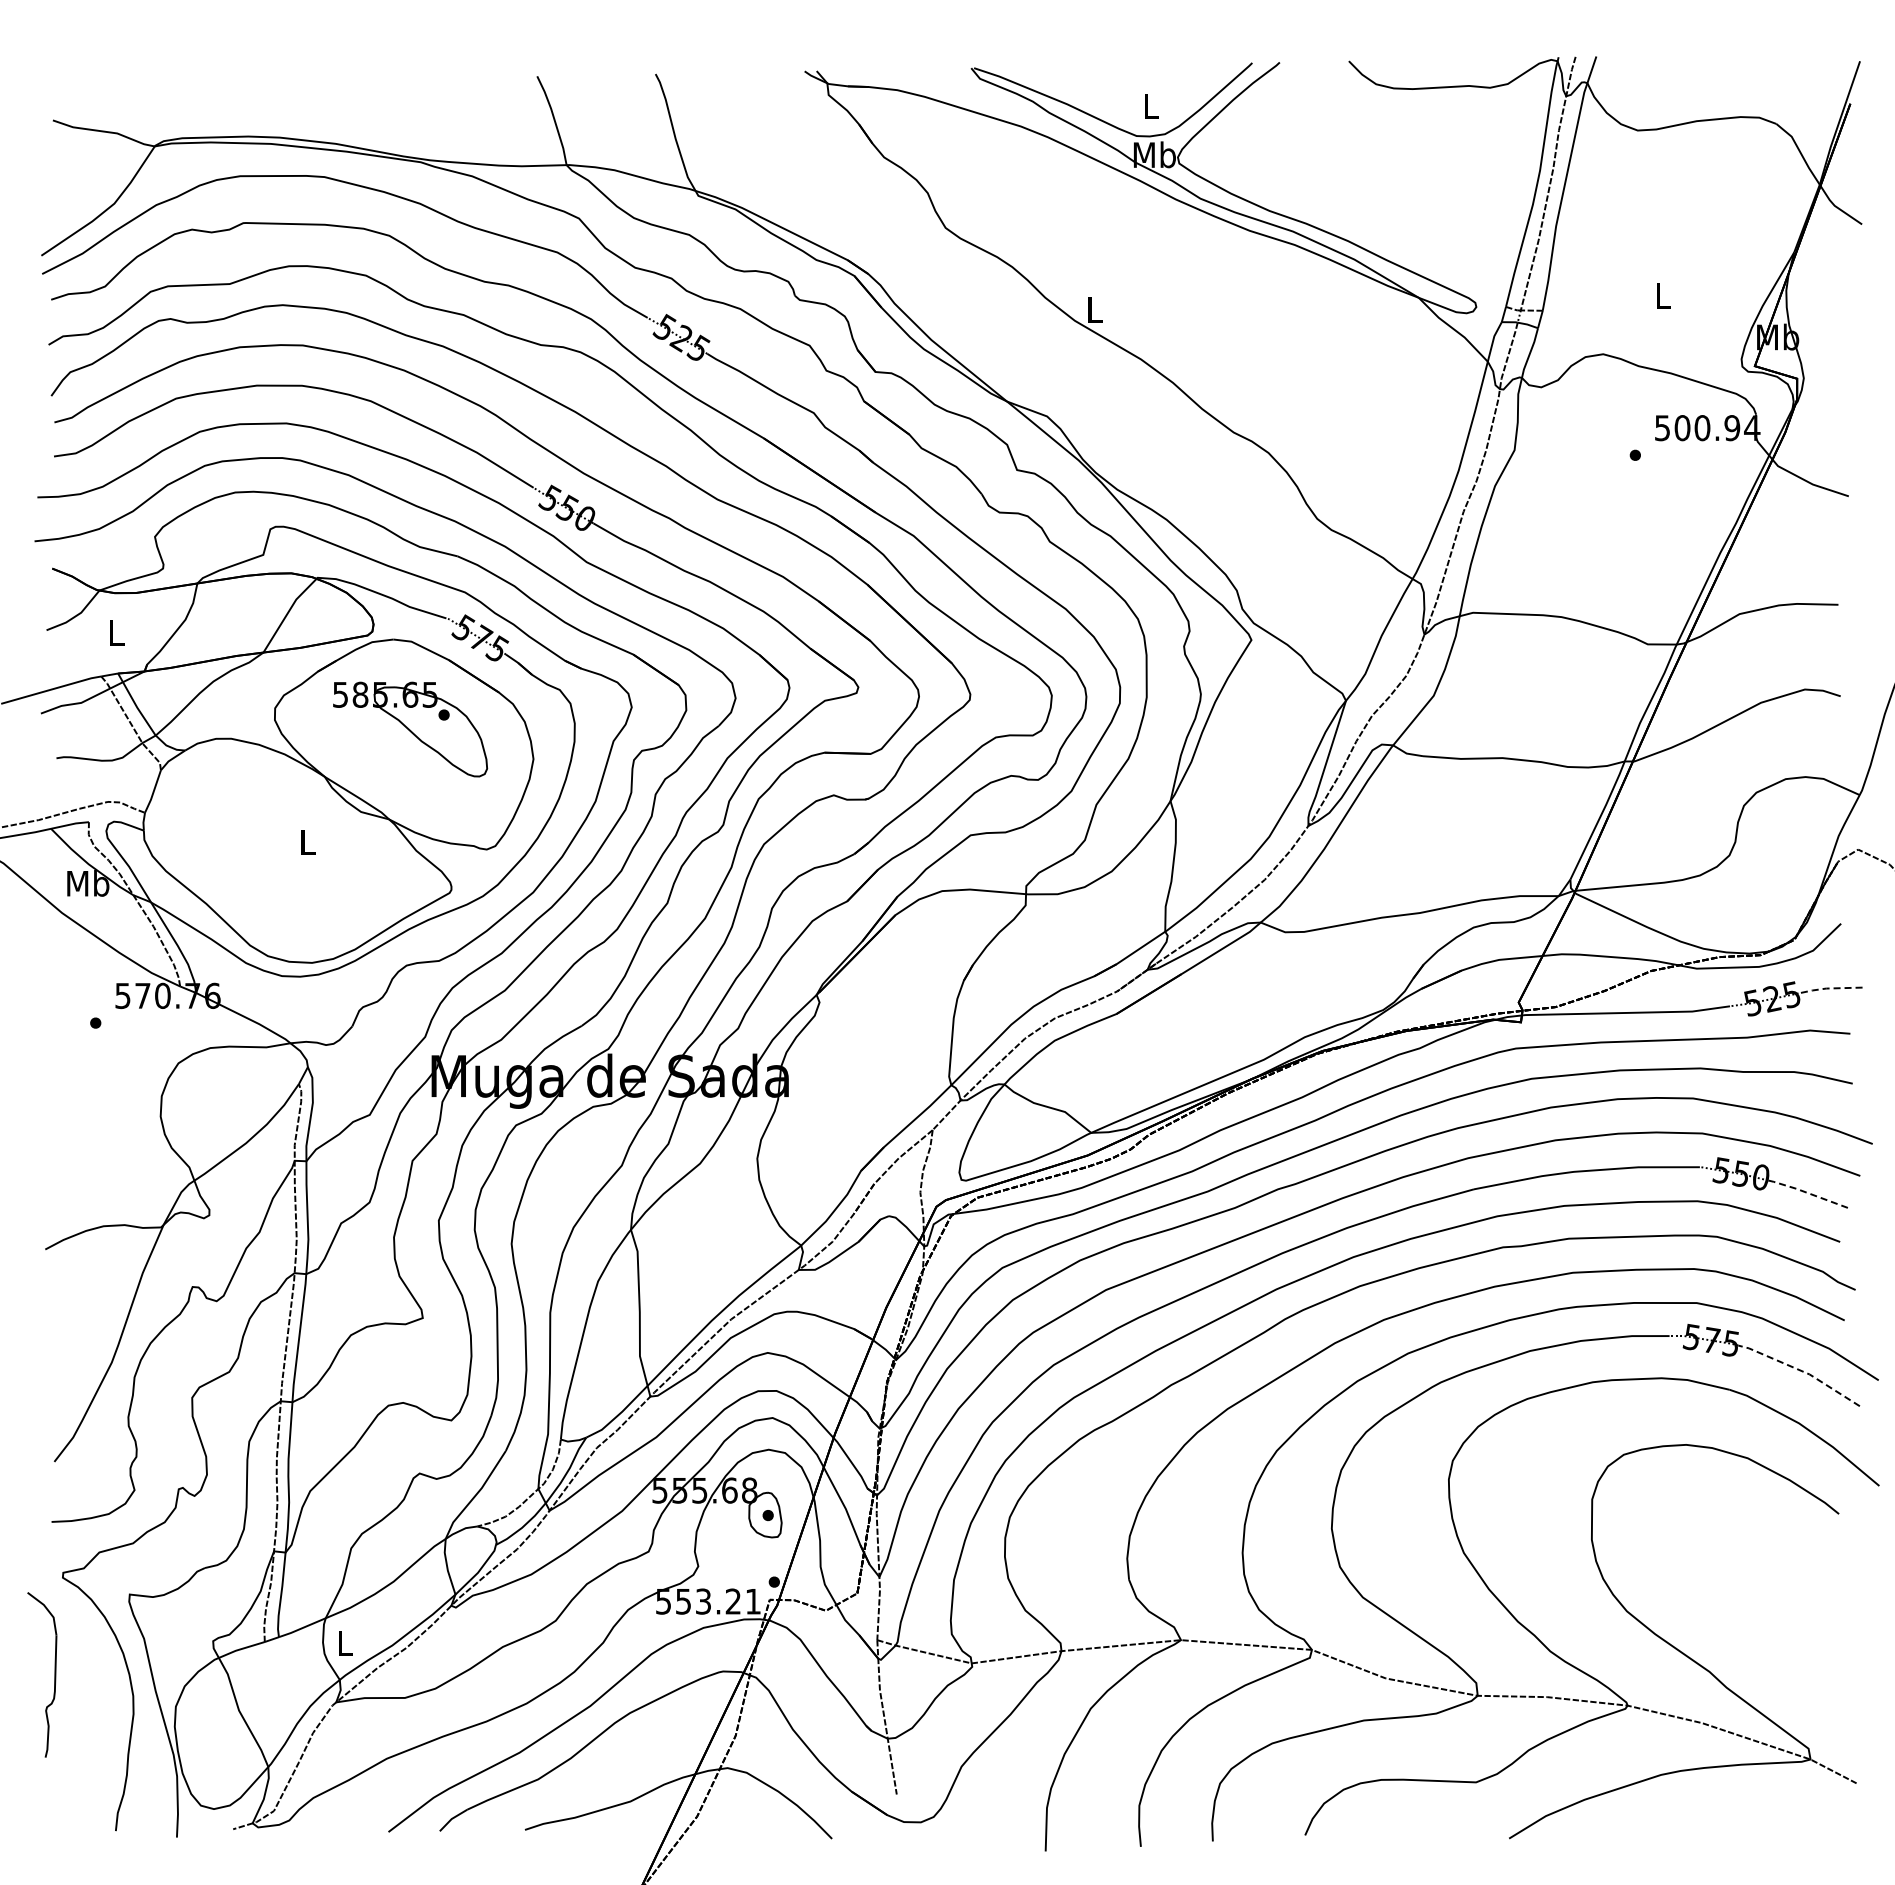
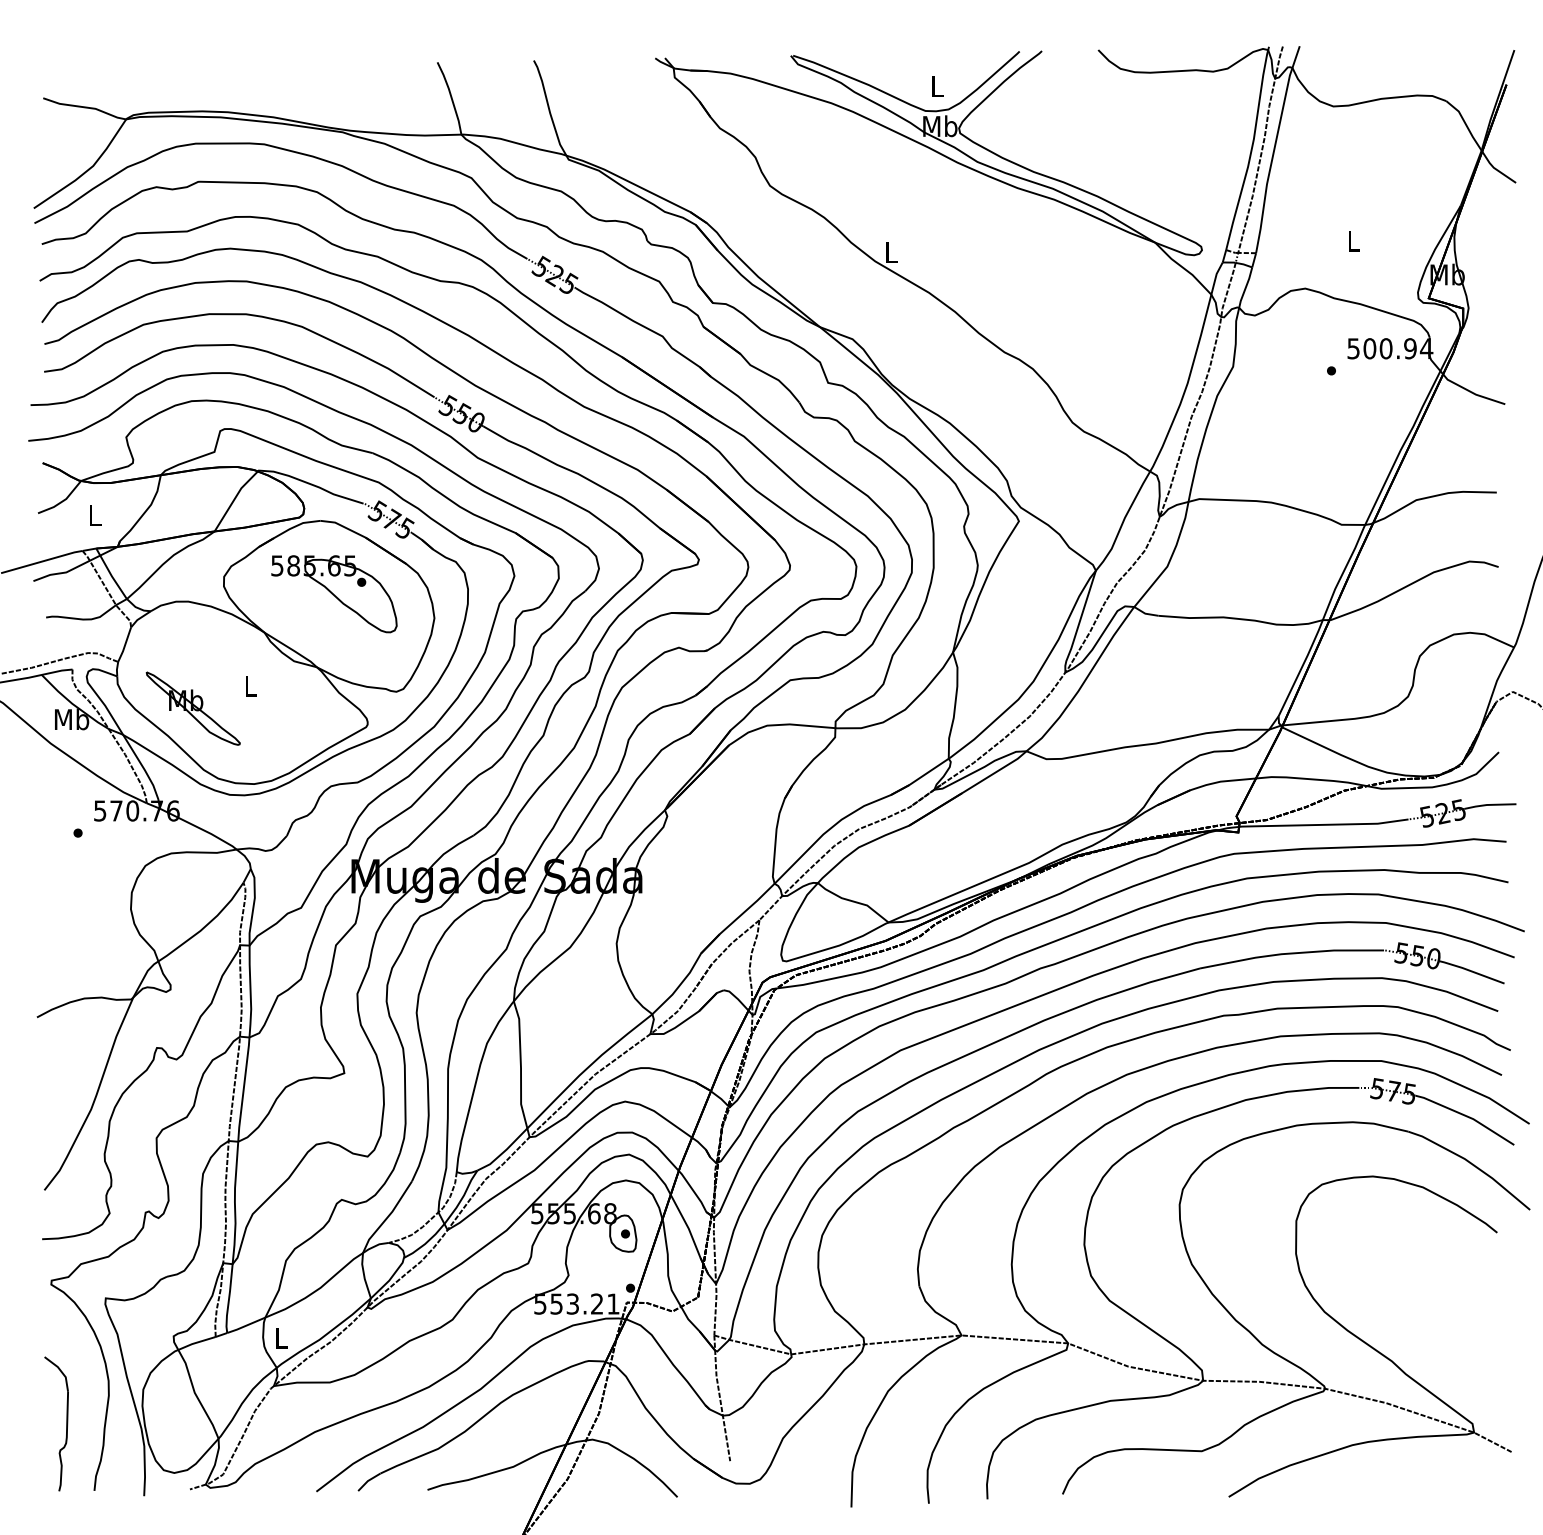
part: (237, 869) -> (193, 708), added
line: (1828, 988) -> (1488, 804), dashed -> solid
line: (1807, 1192) -> (1471, 971), dashed -> solid
line: (1801, 1370) -> (1466, 1115), dashed -> solid
part: (54, 1674) -> (66, 1423), moved

